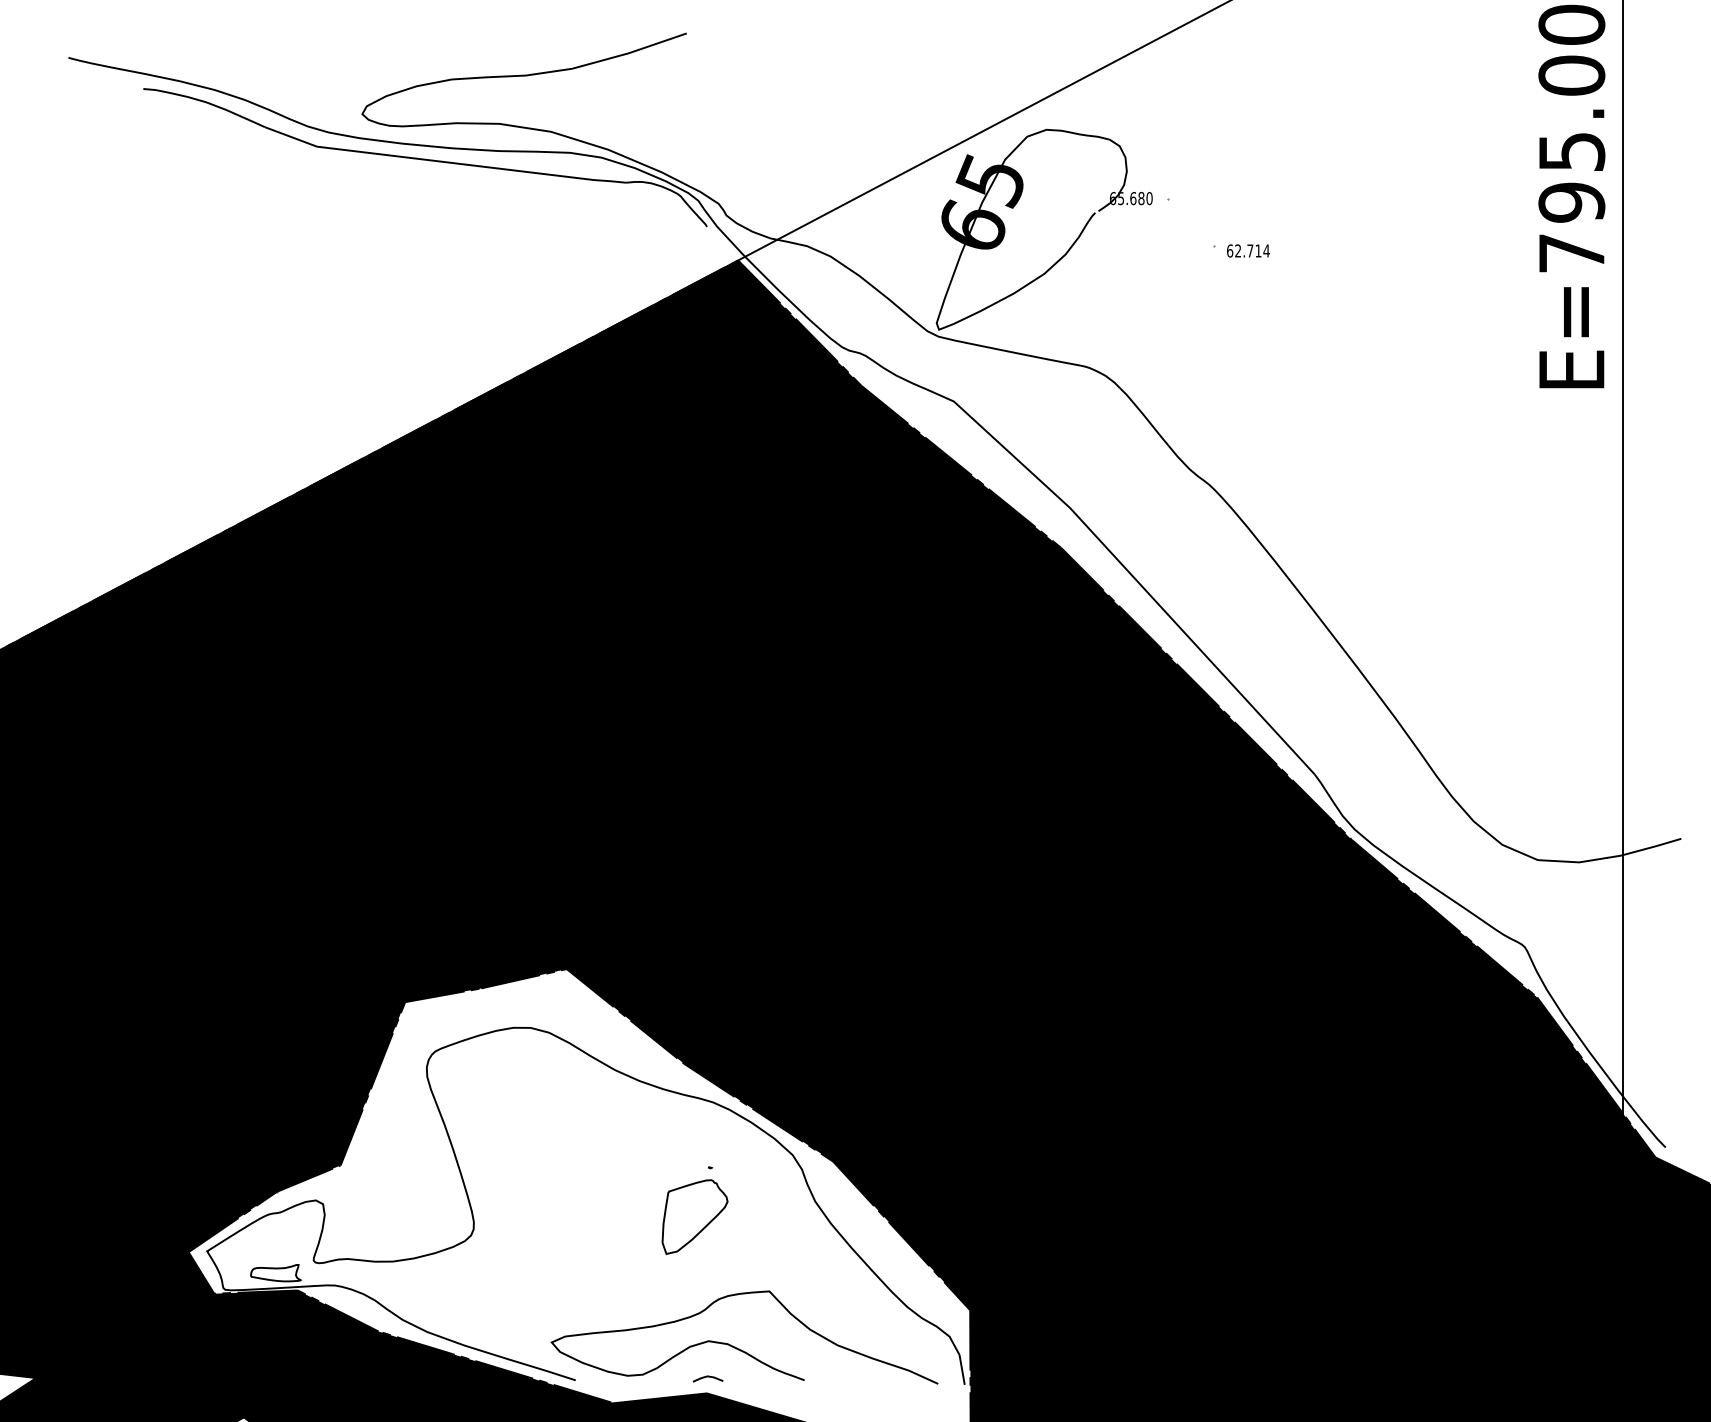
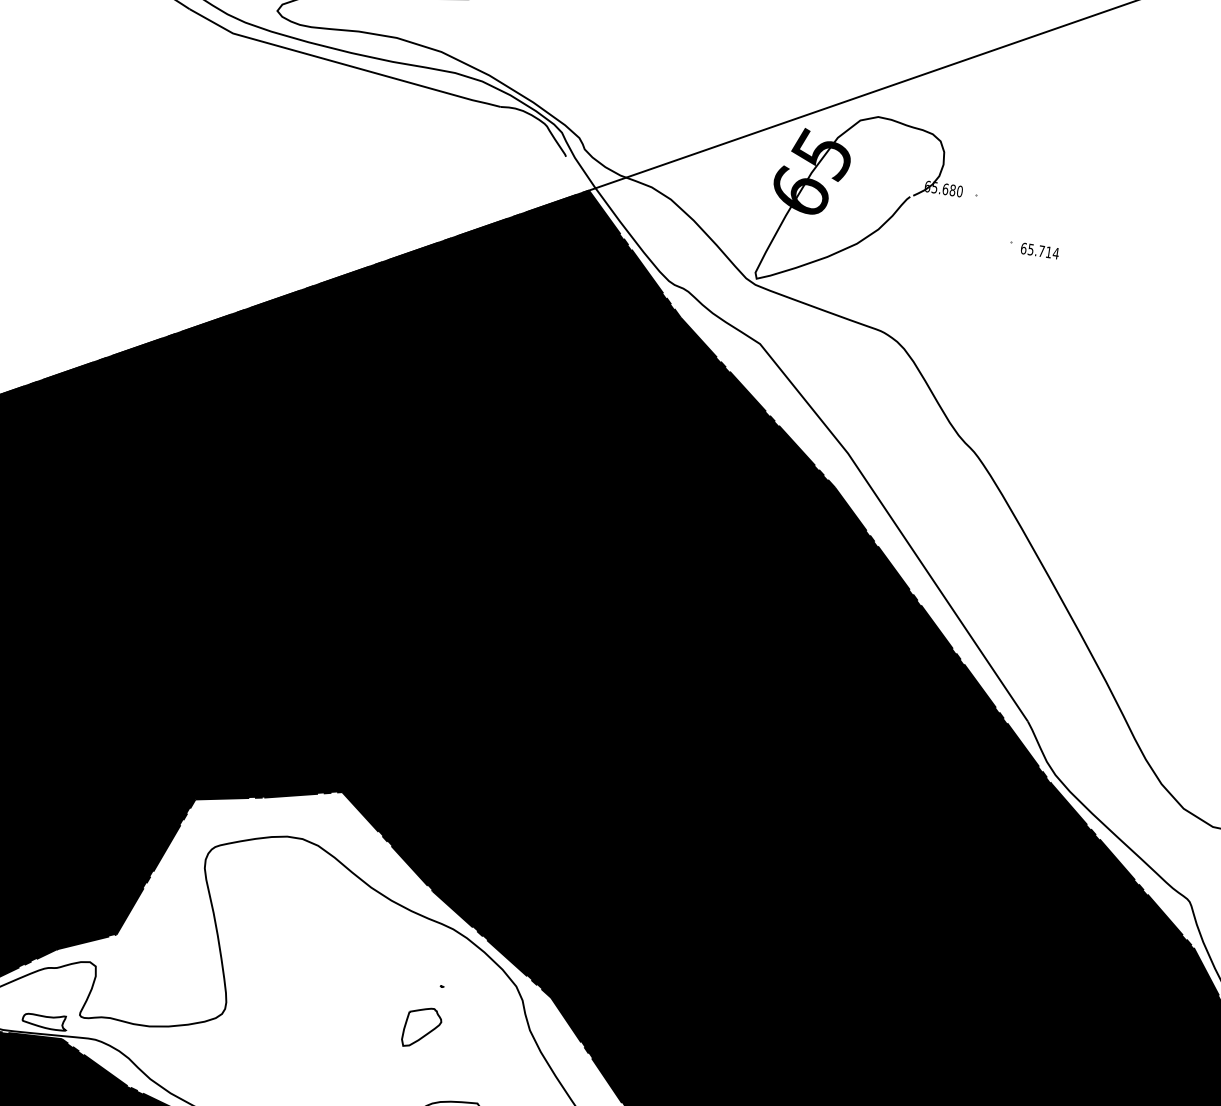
text: (1238, 250) -> (1031, 249), 62.714 -> 65.714
part: (695, 1216) -> (422, 1027), size x0.62

